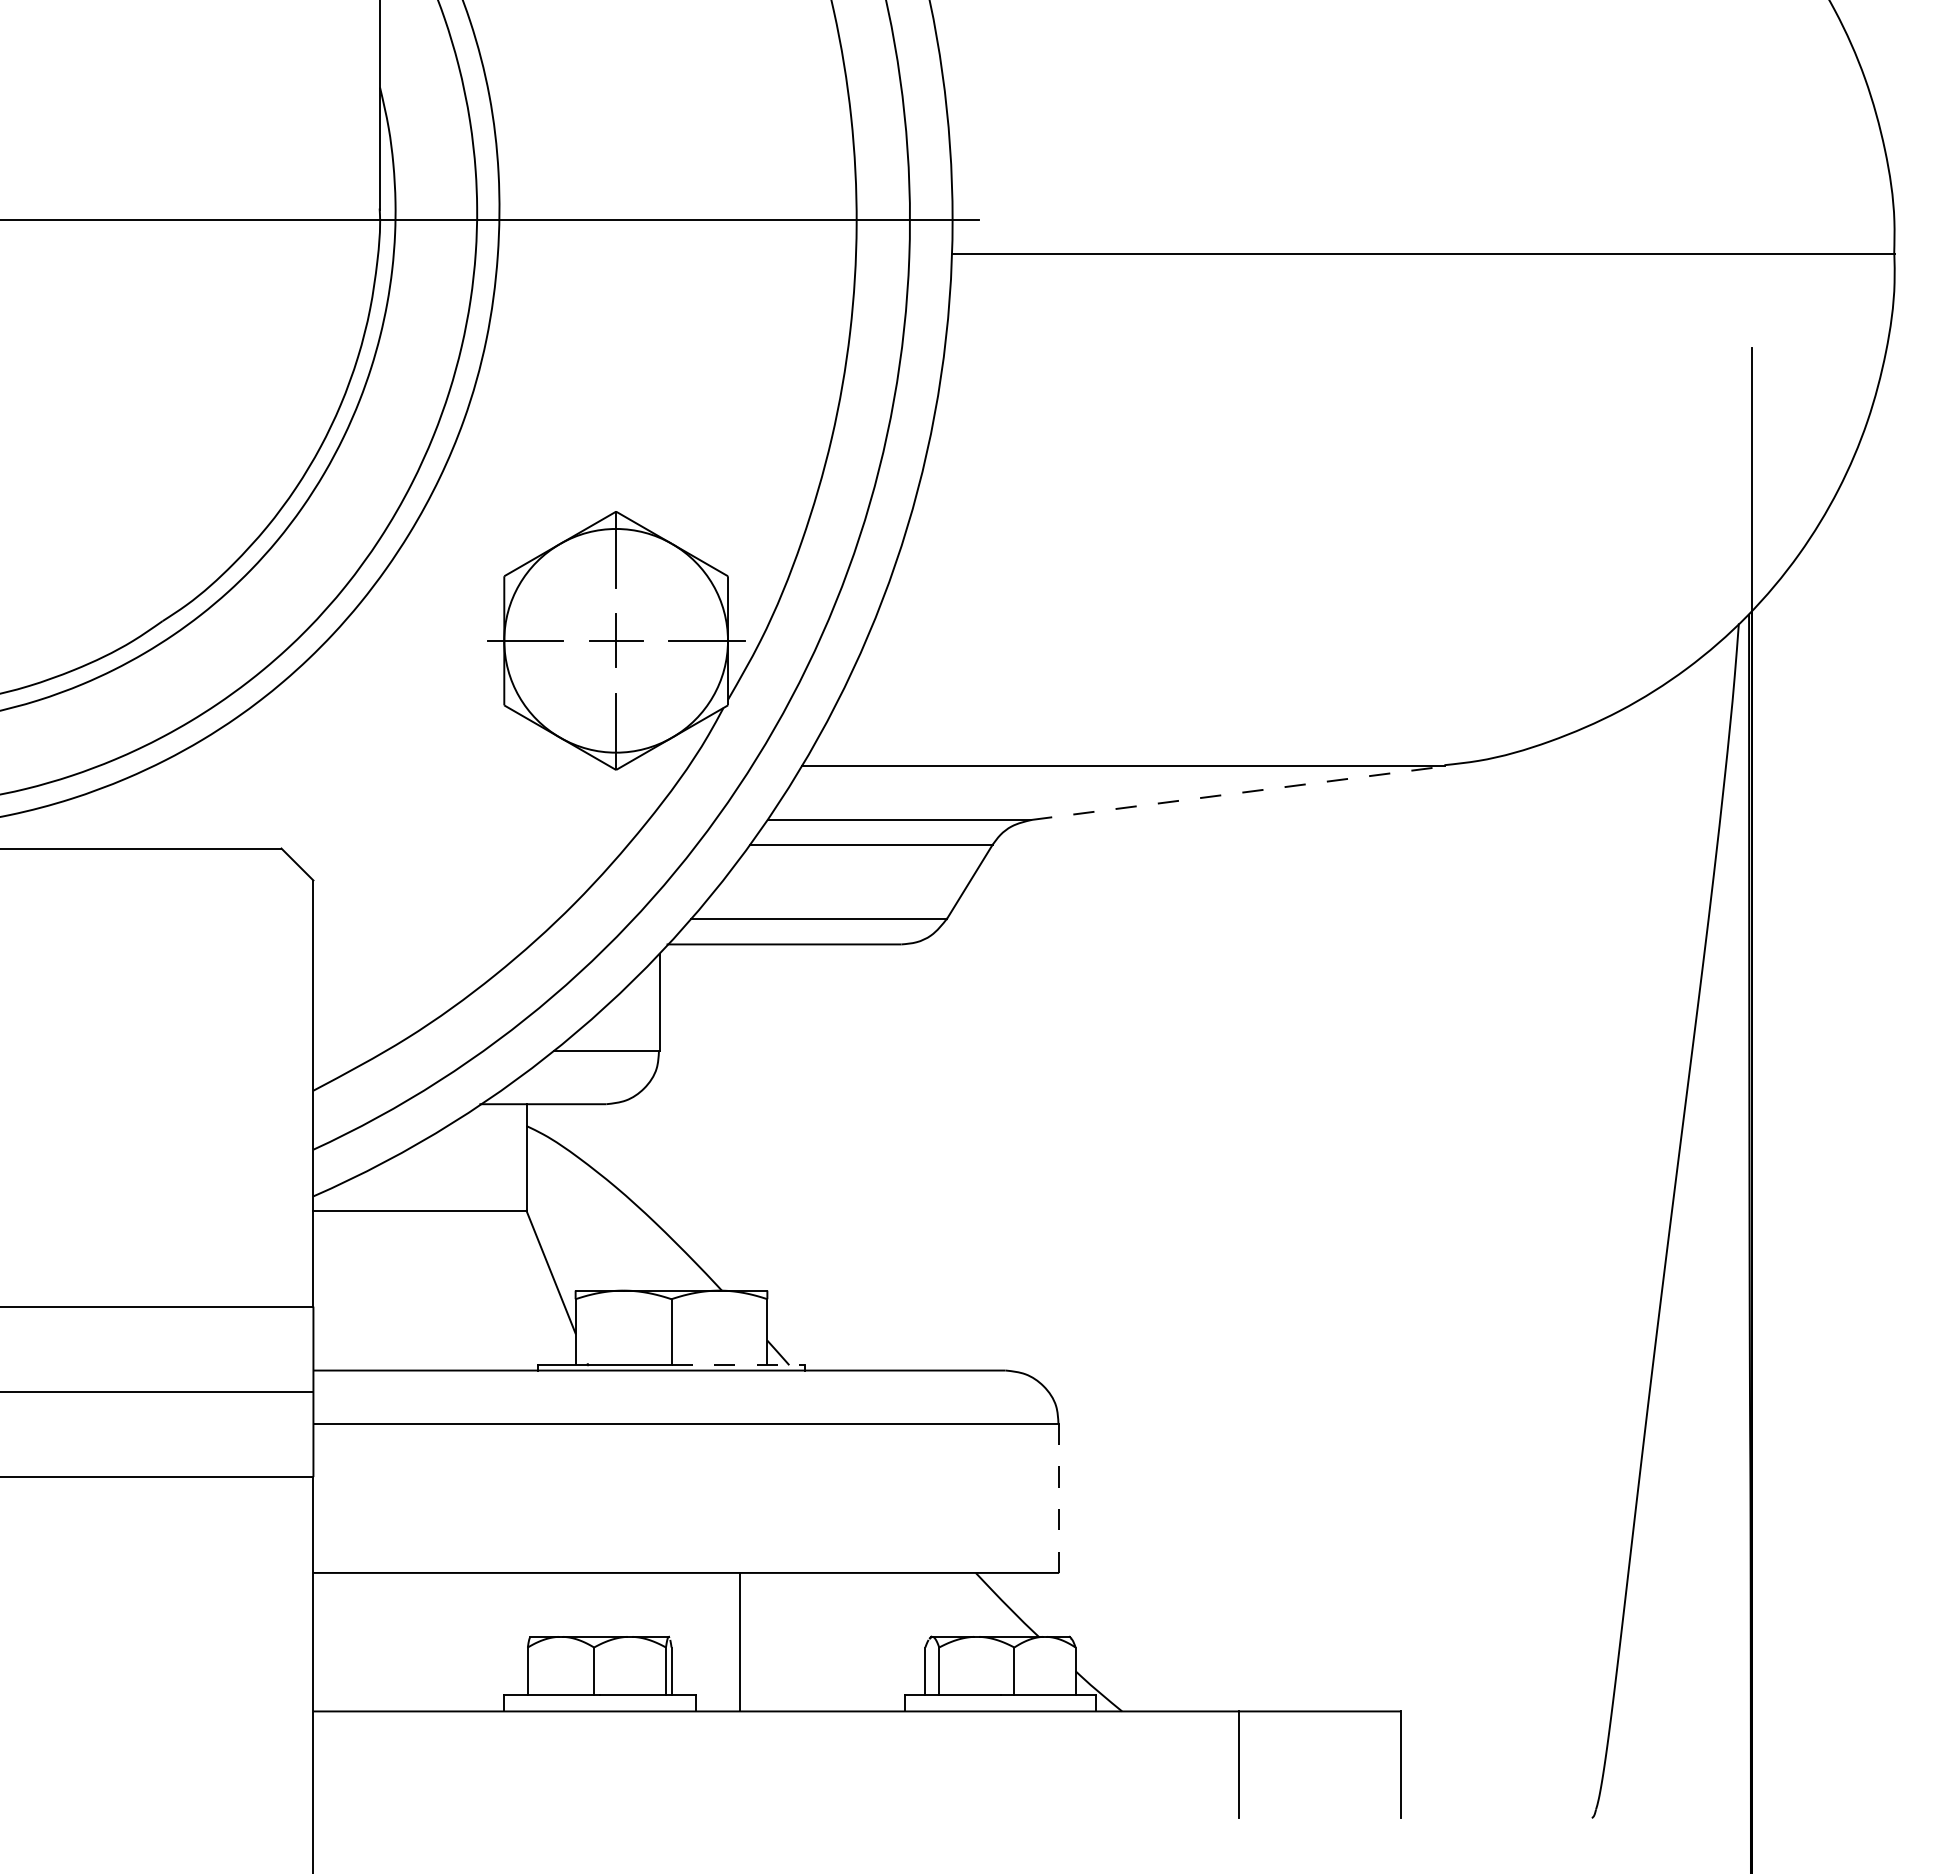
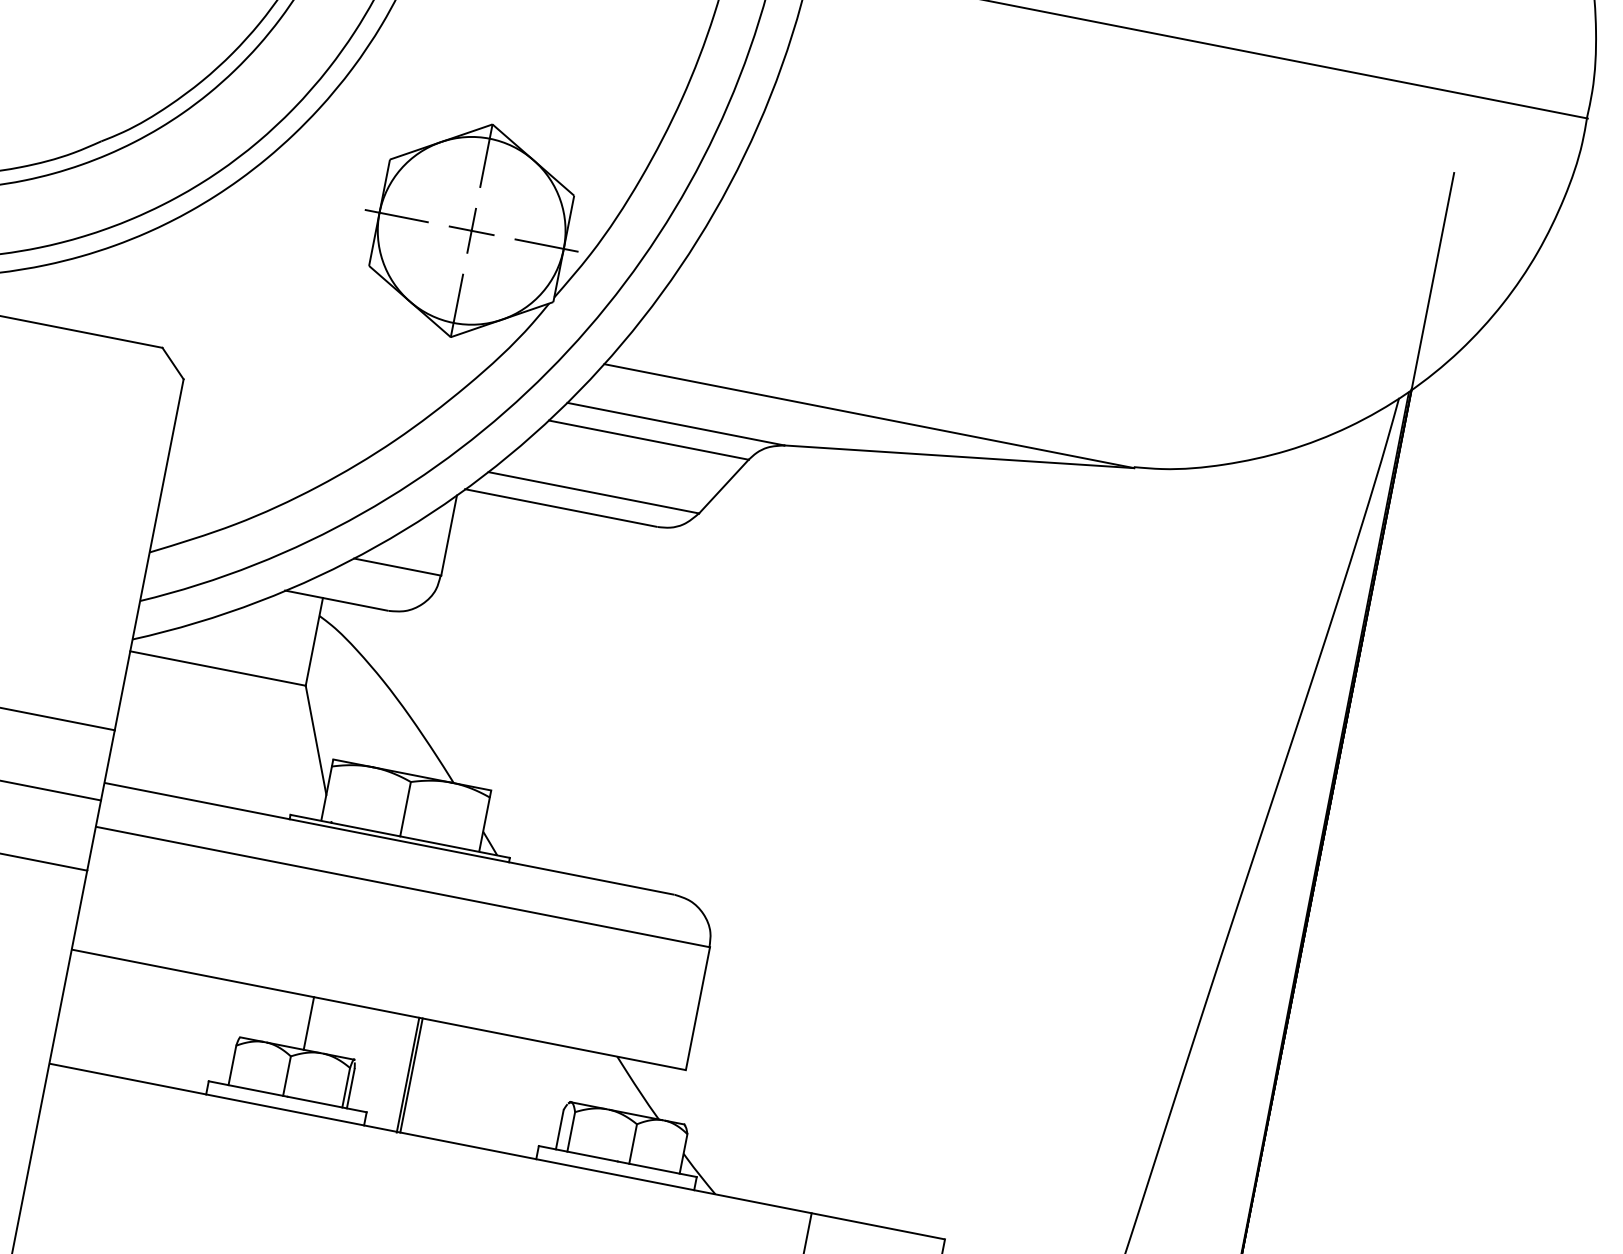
line: (1238, 793) -> (959, 457), dashed -> solid
line: (738, 1365) -> (455, 847), dashed -> solid
line: (1059, 1498) -> (698, 1008), dashed -> solid
line: (607, 1604) -> (308, 1023), added
line: (735, 1642) -> (408, 1075), added

